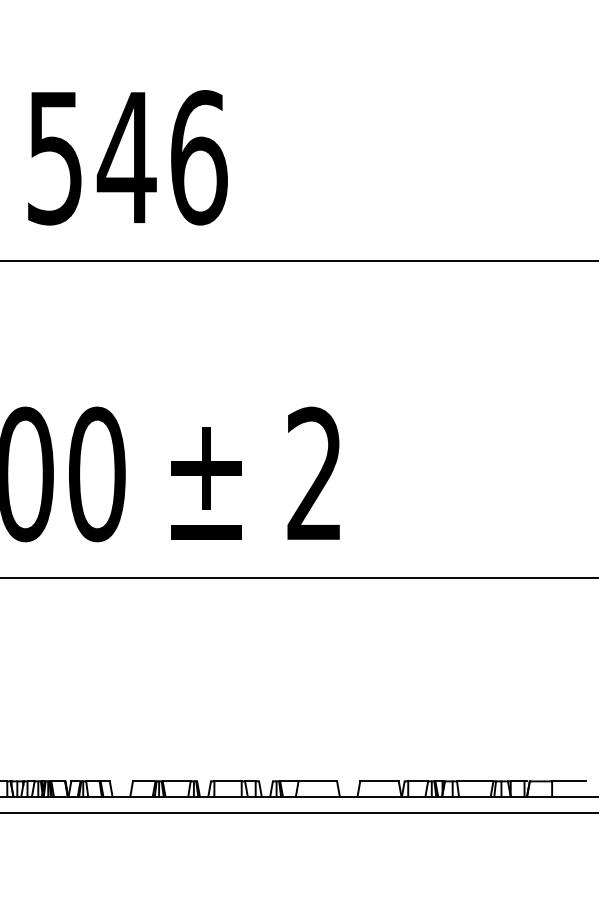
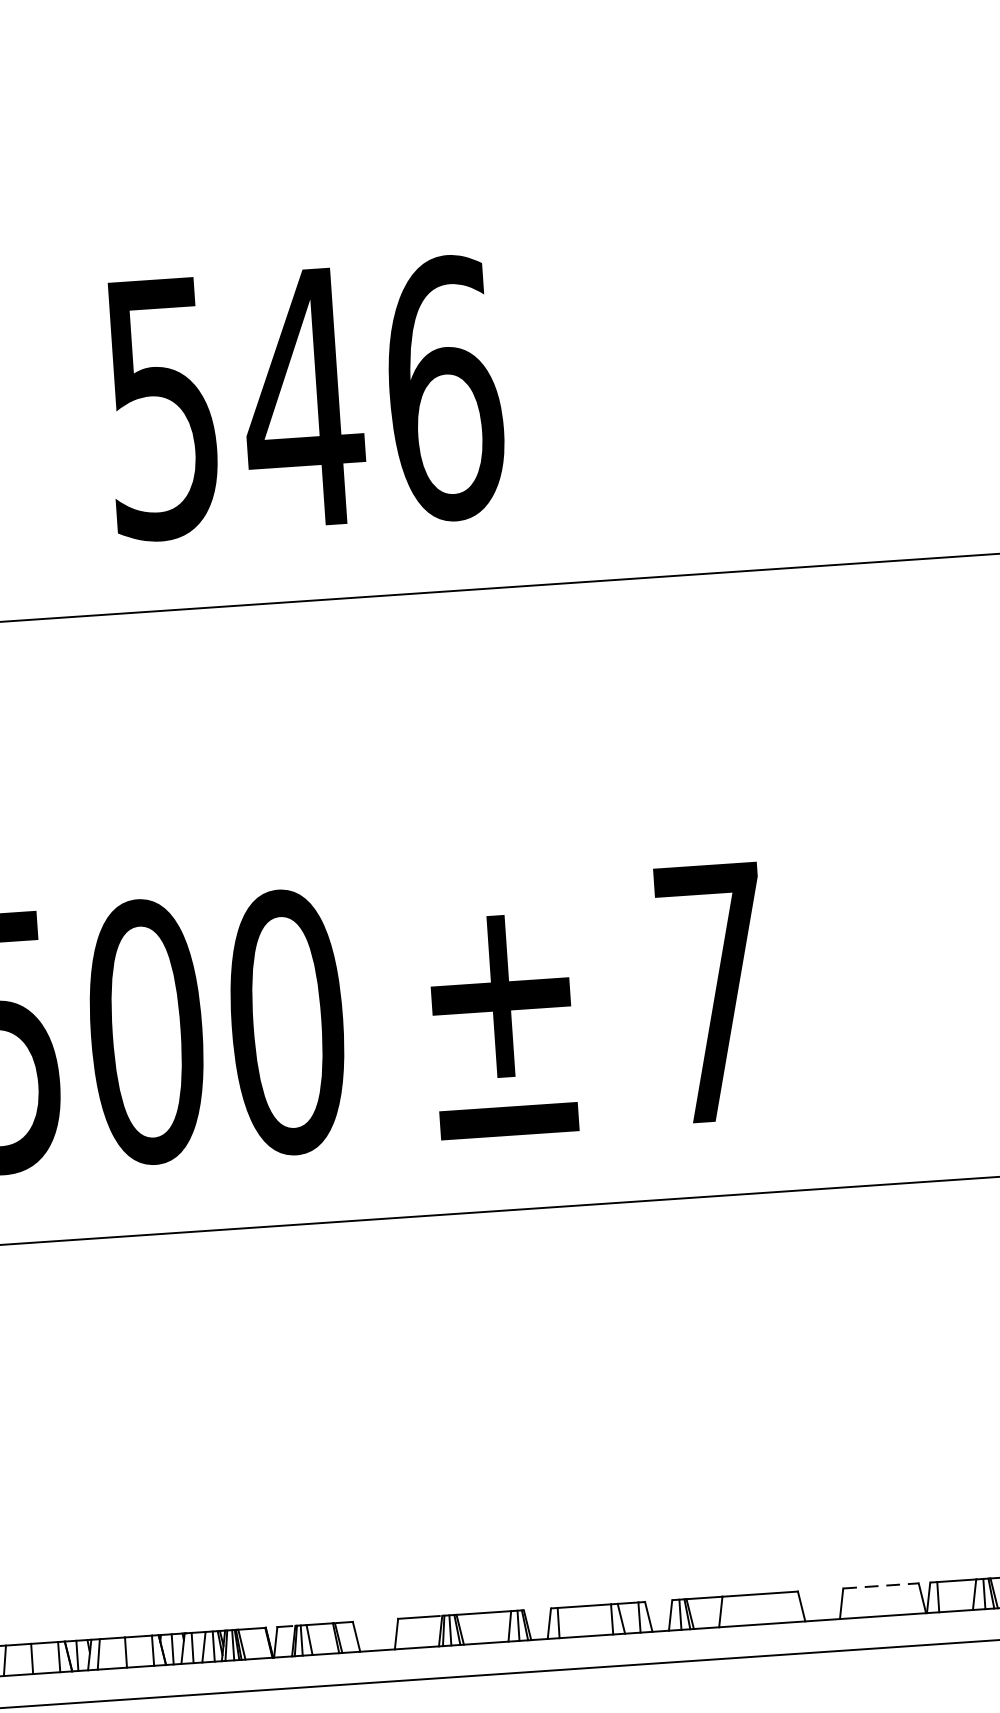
text: (314, 472) -> (712, 989), 2 -> 7
line: (380, 781) -> (882, 1586), solid -> dashed

